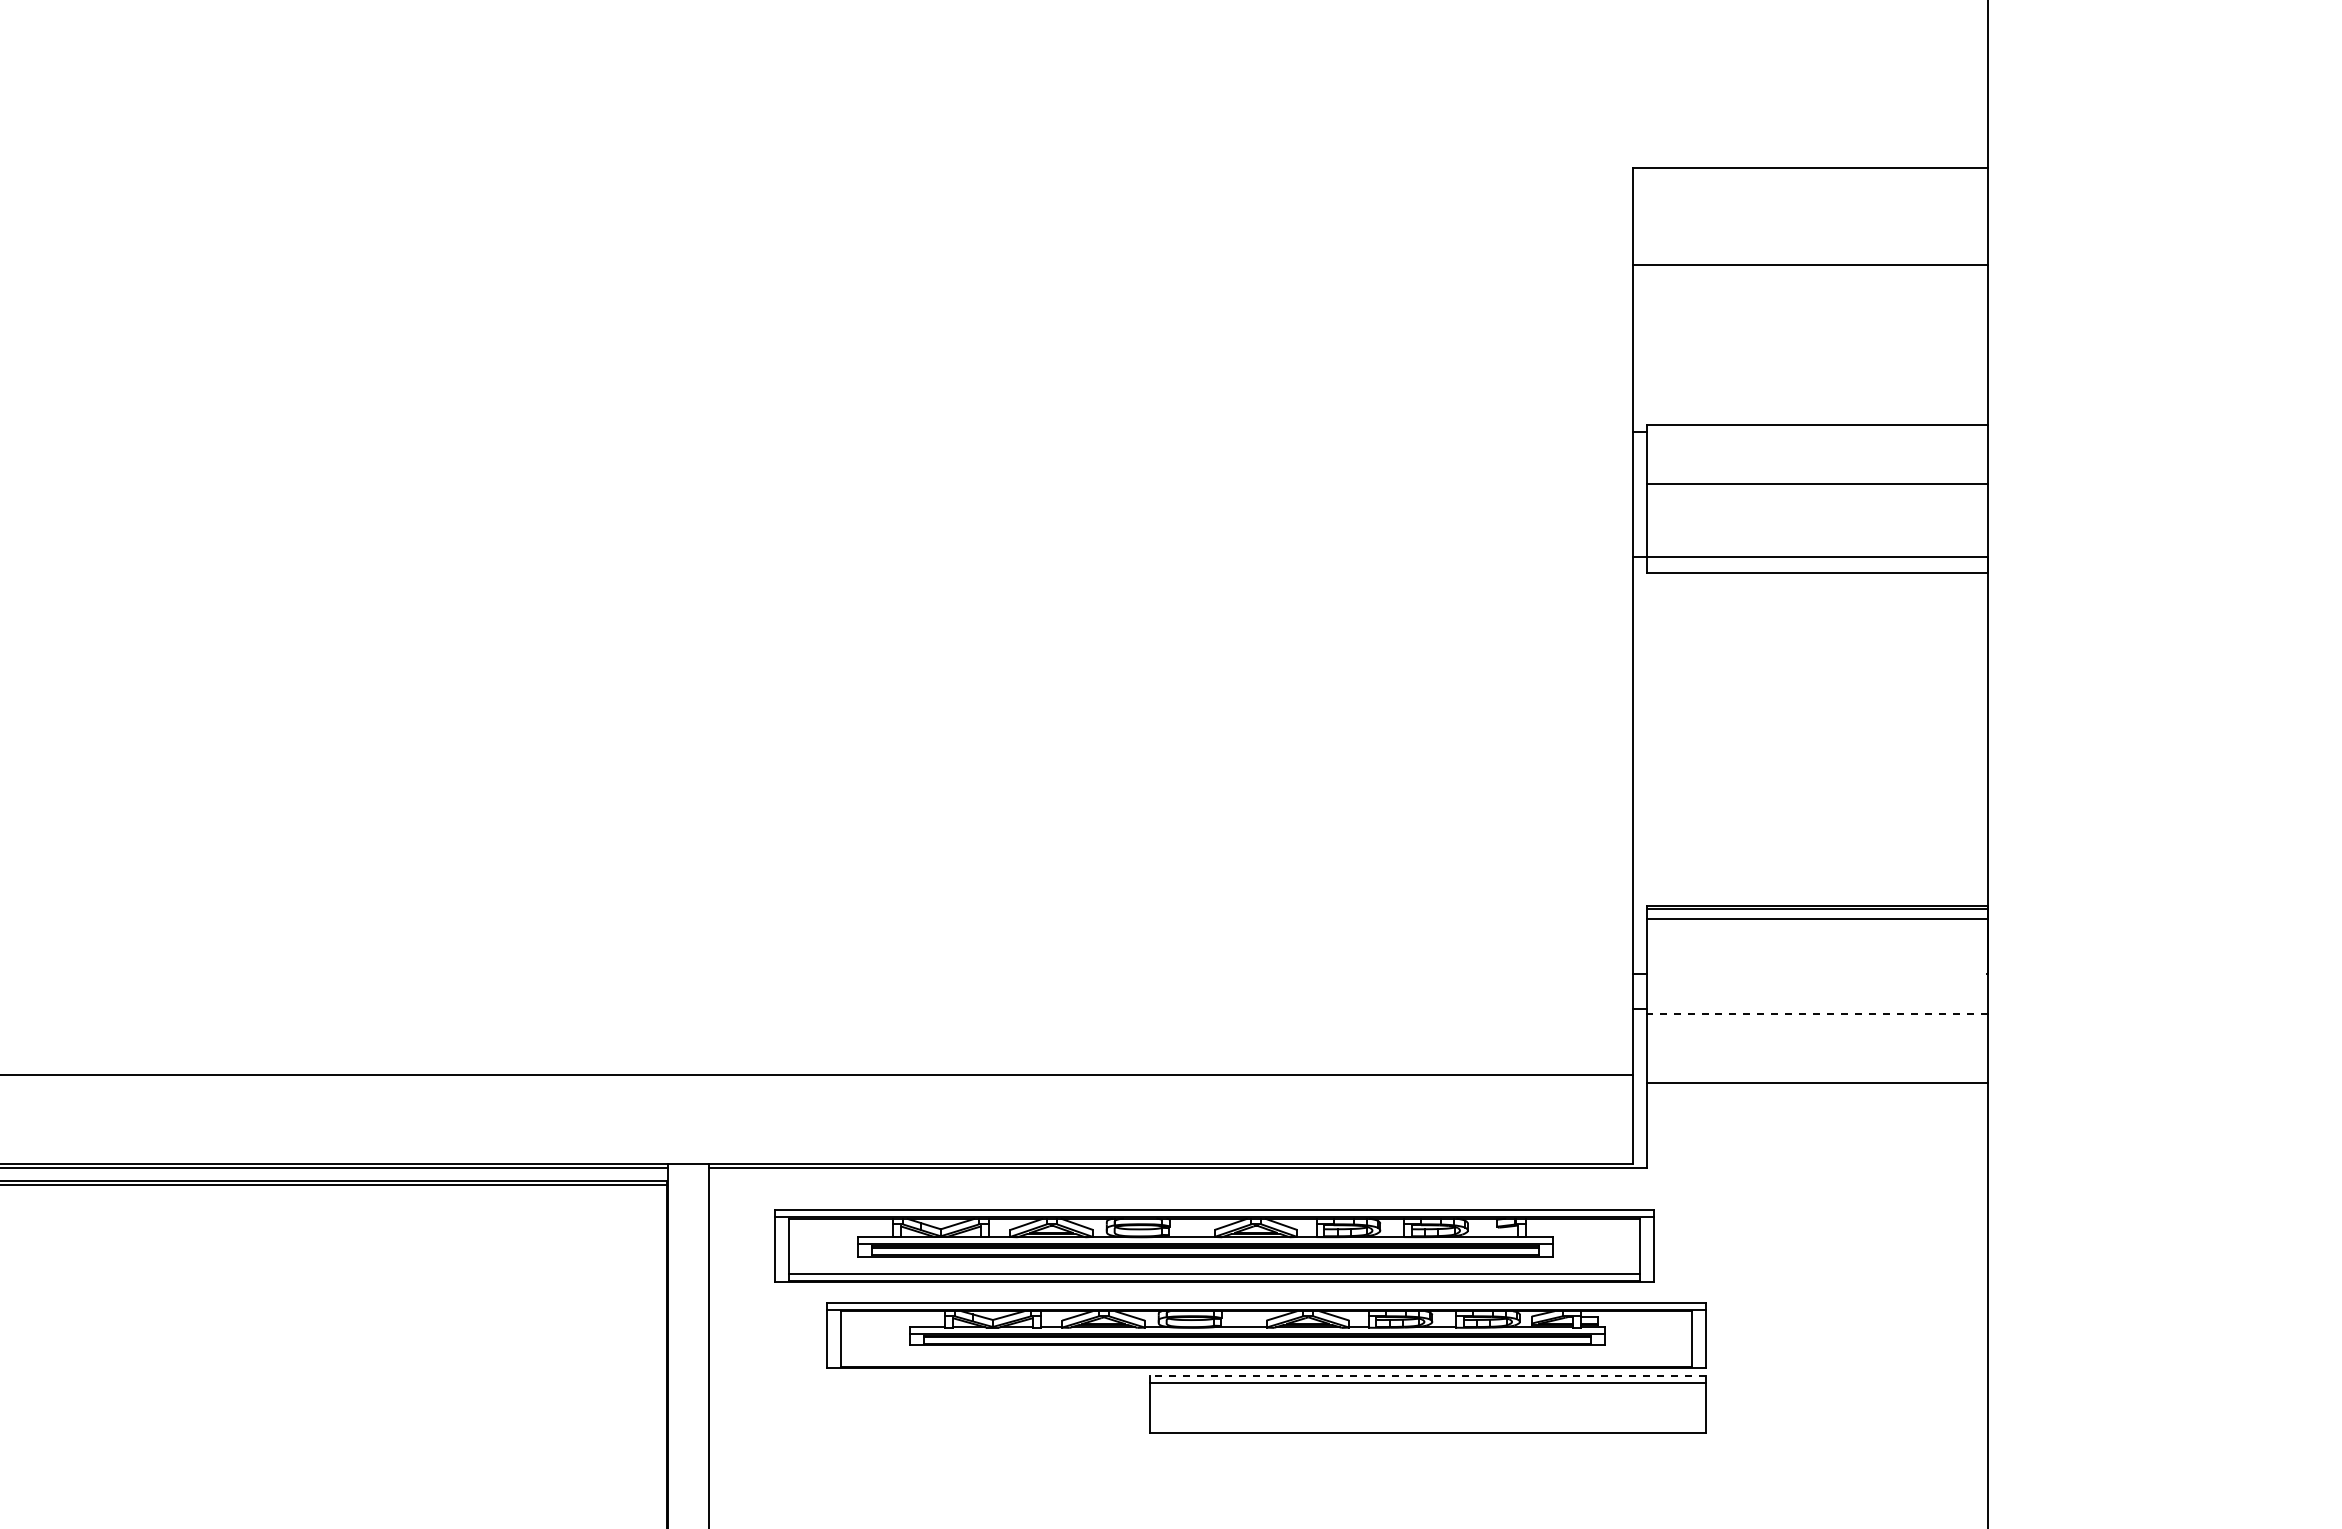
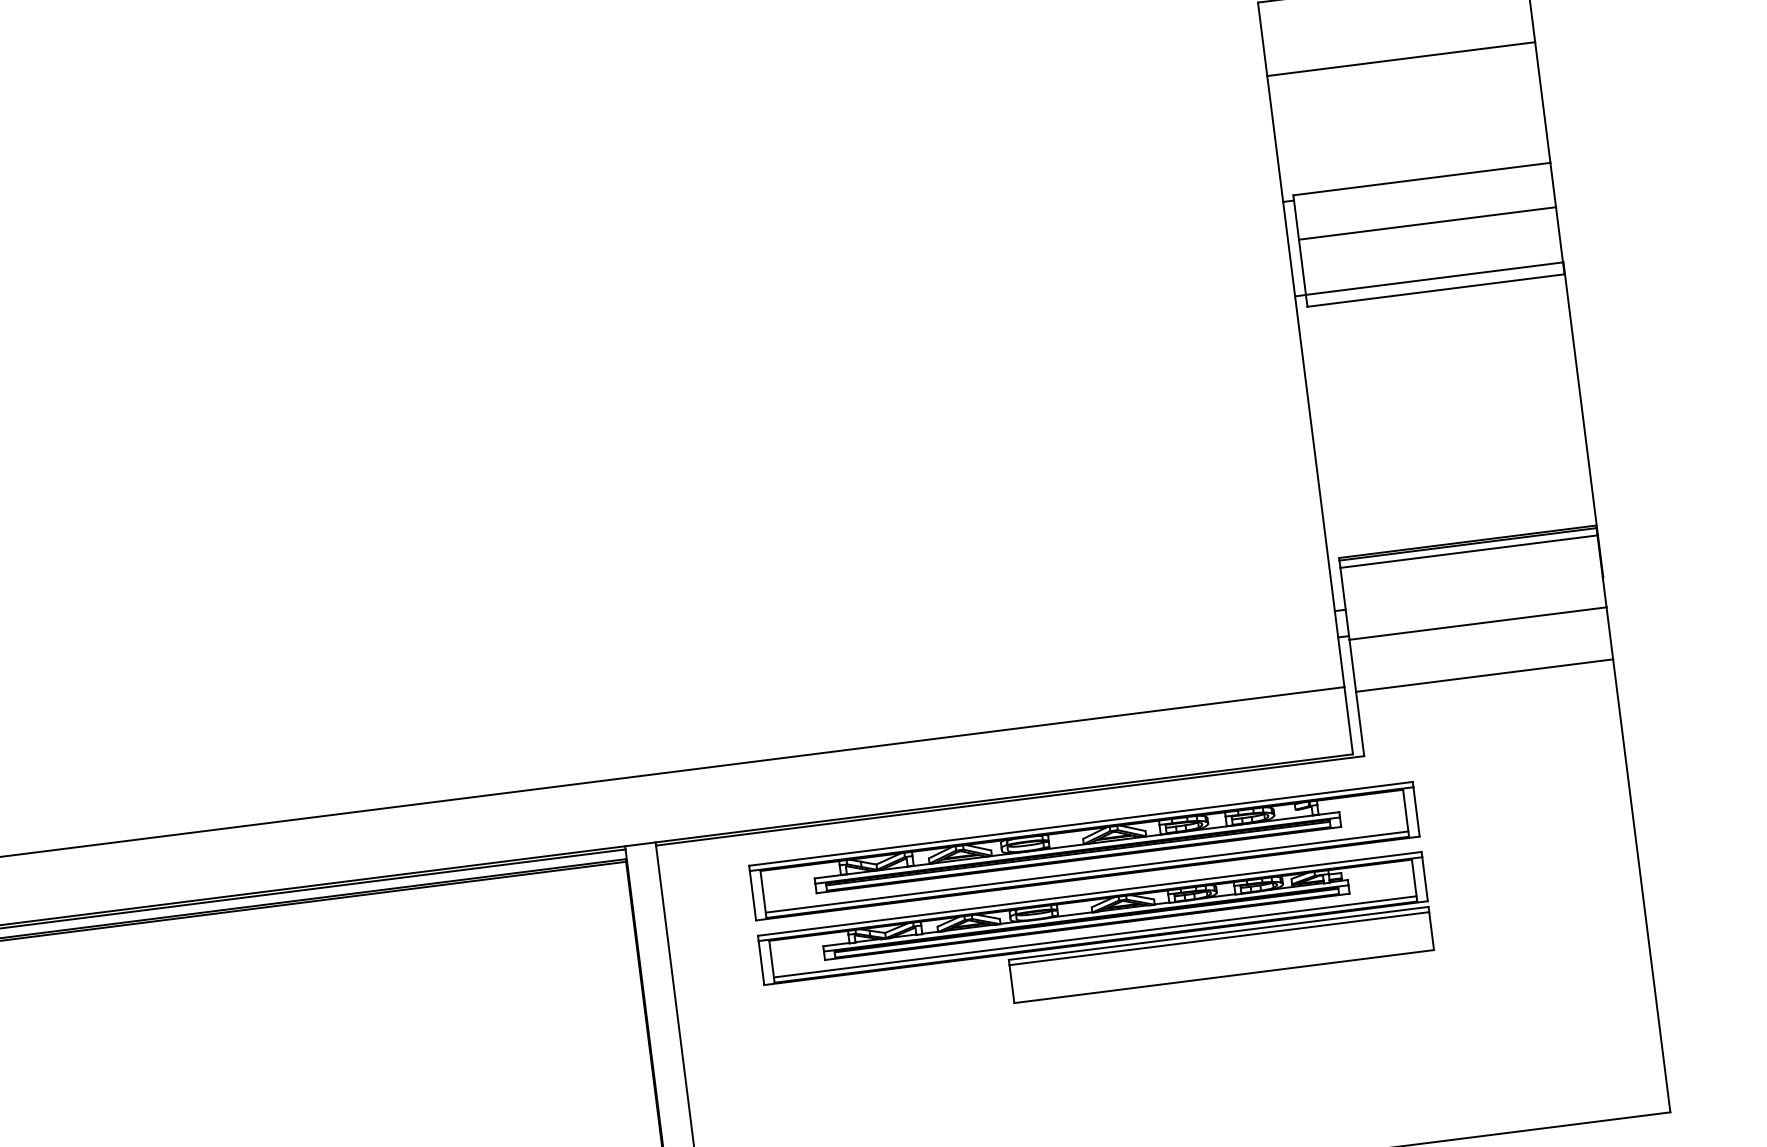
line: (1816, 1014) -> (1477, 623), dashed -> solid
part: (1214, 1245) -> (1084, 850), moved
line: (1266, 1359) -> (1095, 936), added
line: (1427, 1375) -> (1218, 933), dashed -> solid

